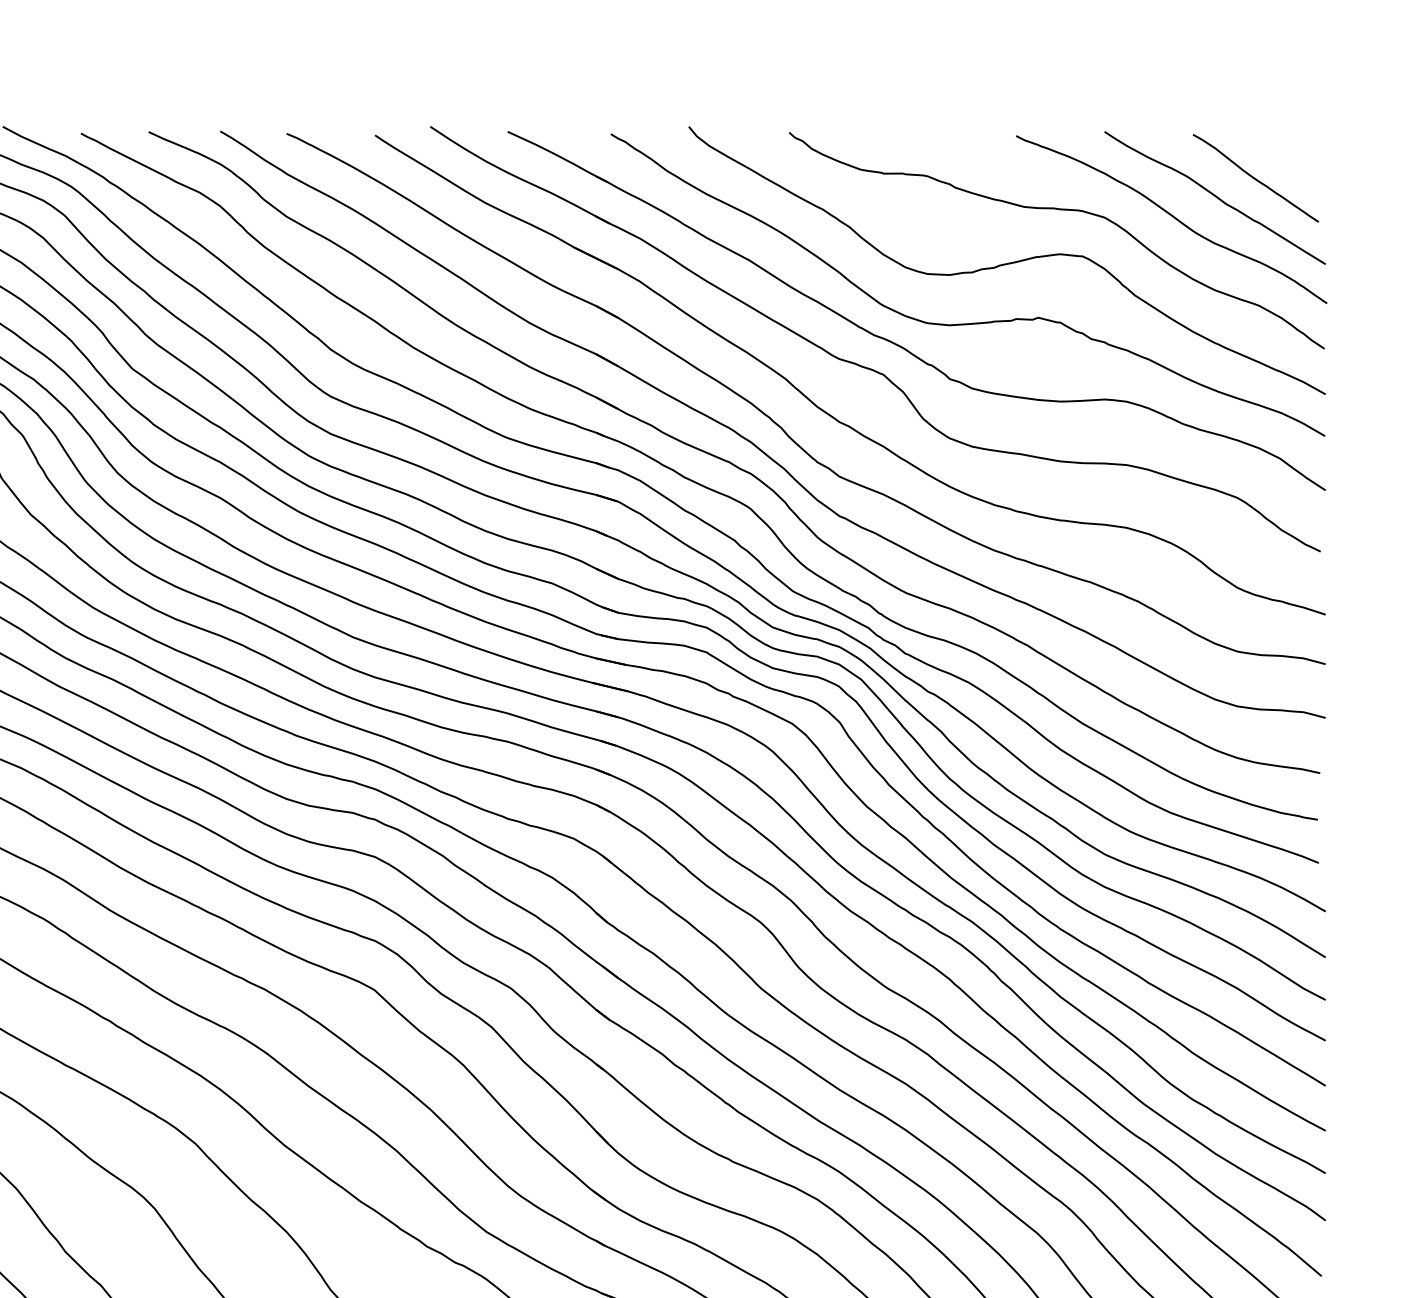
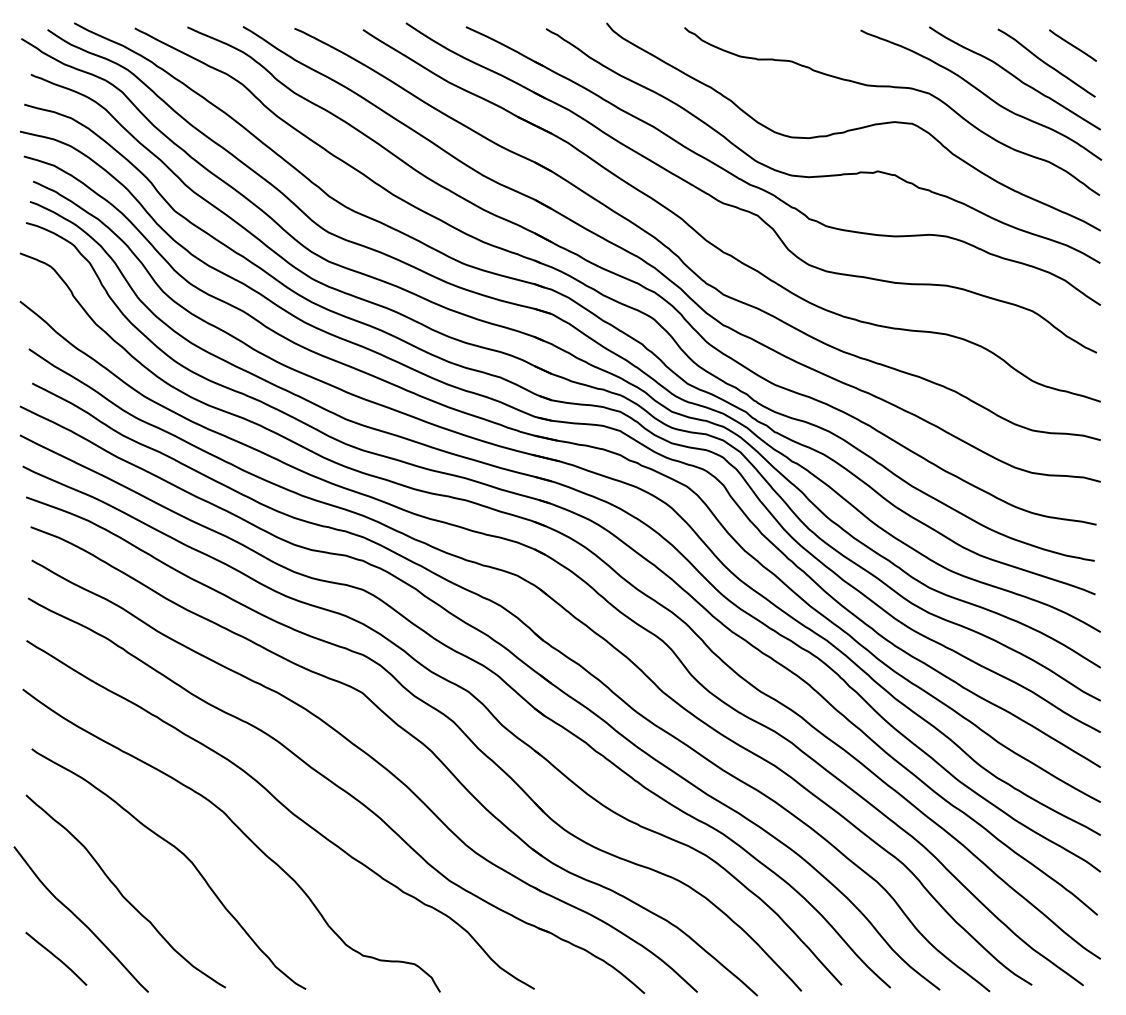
line: (1289, 155) -> (1072, 45), added

